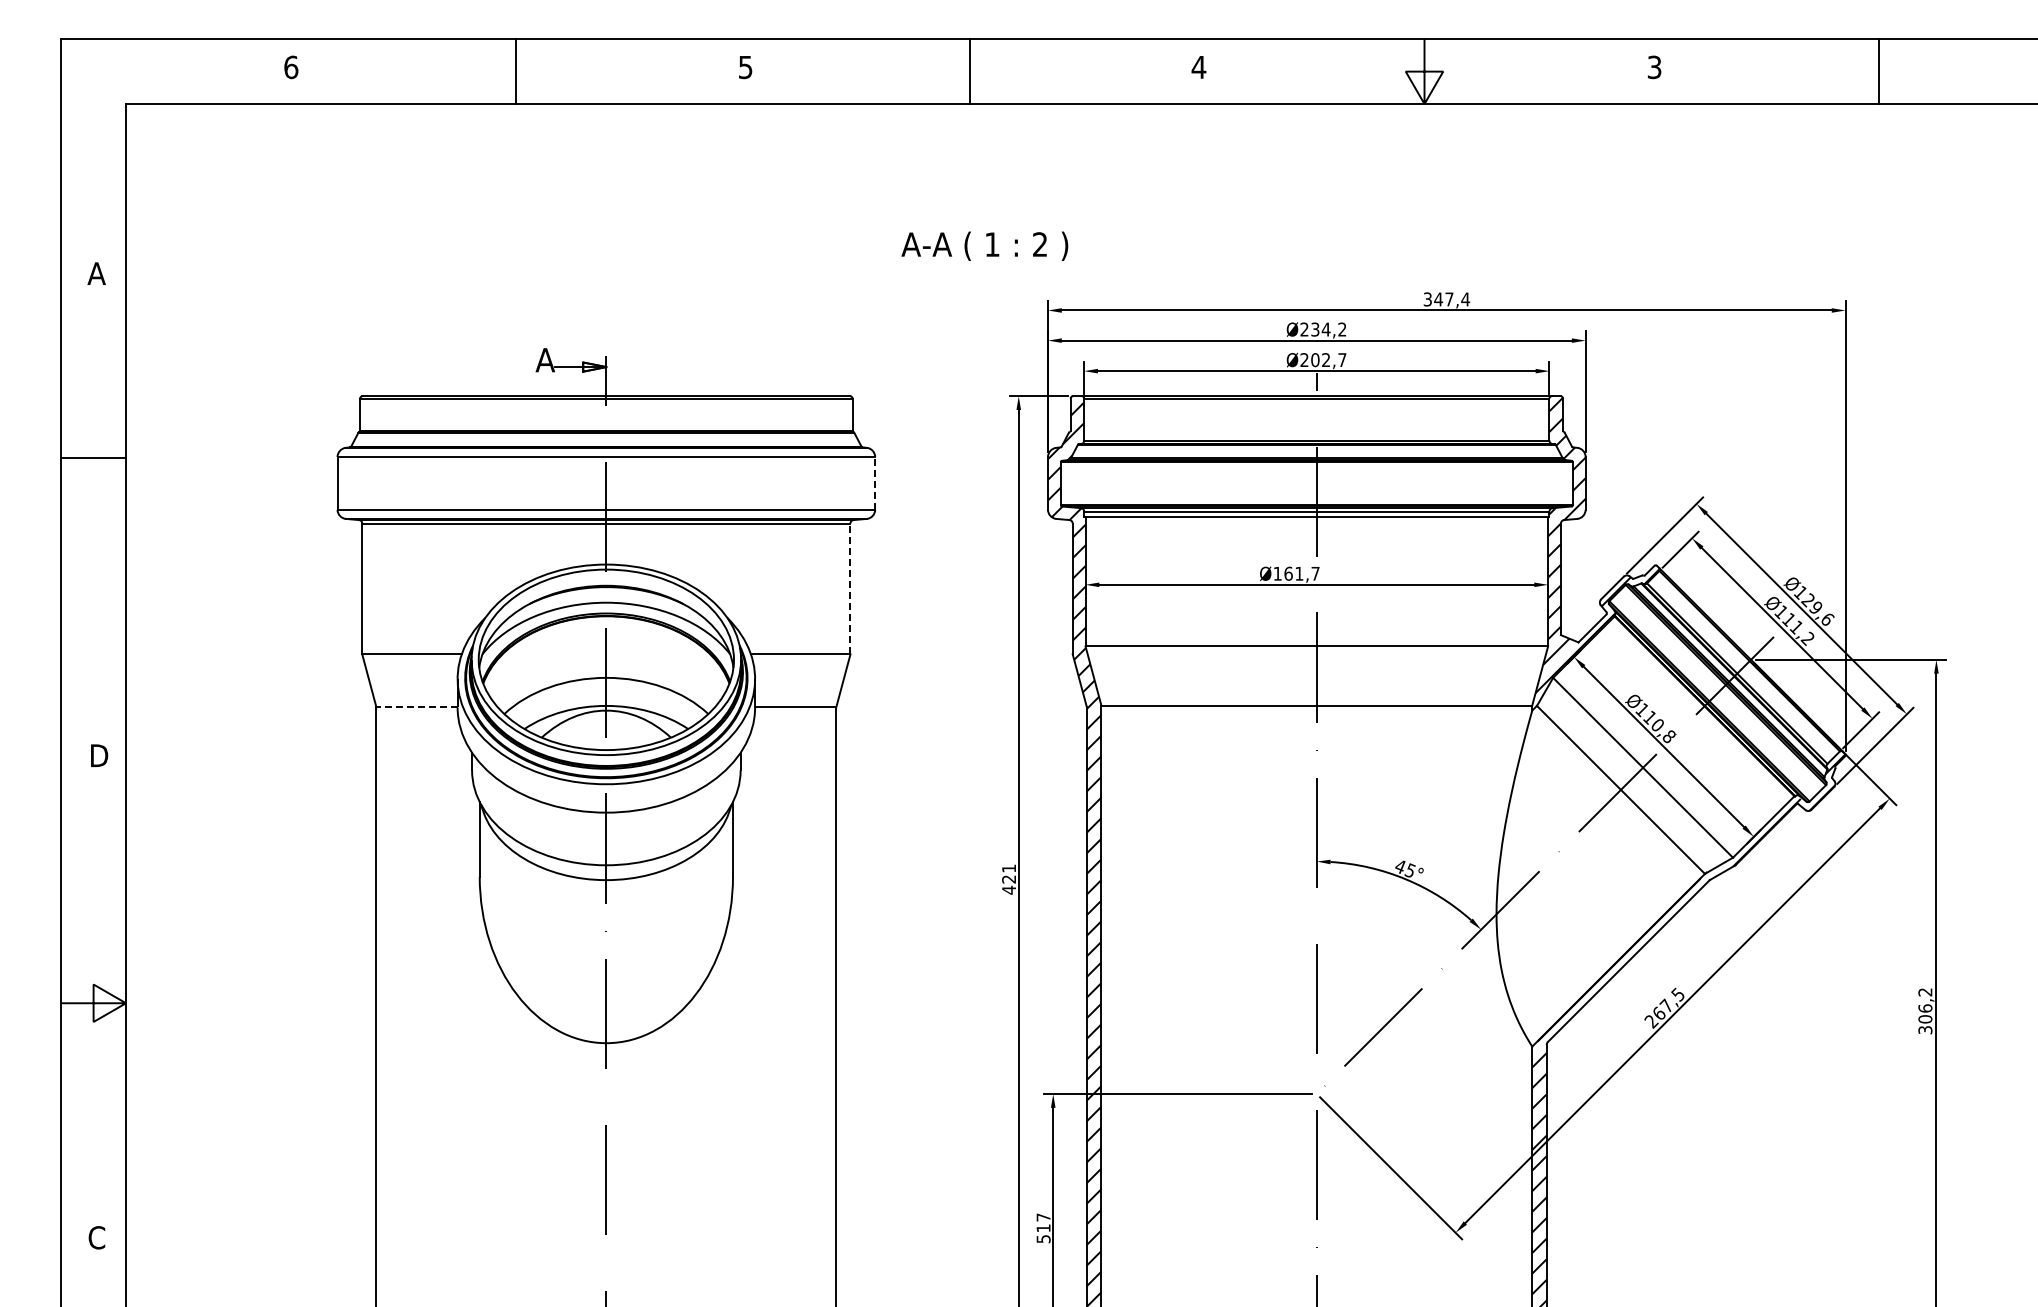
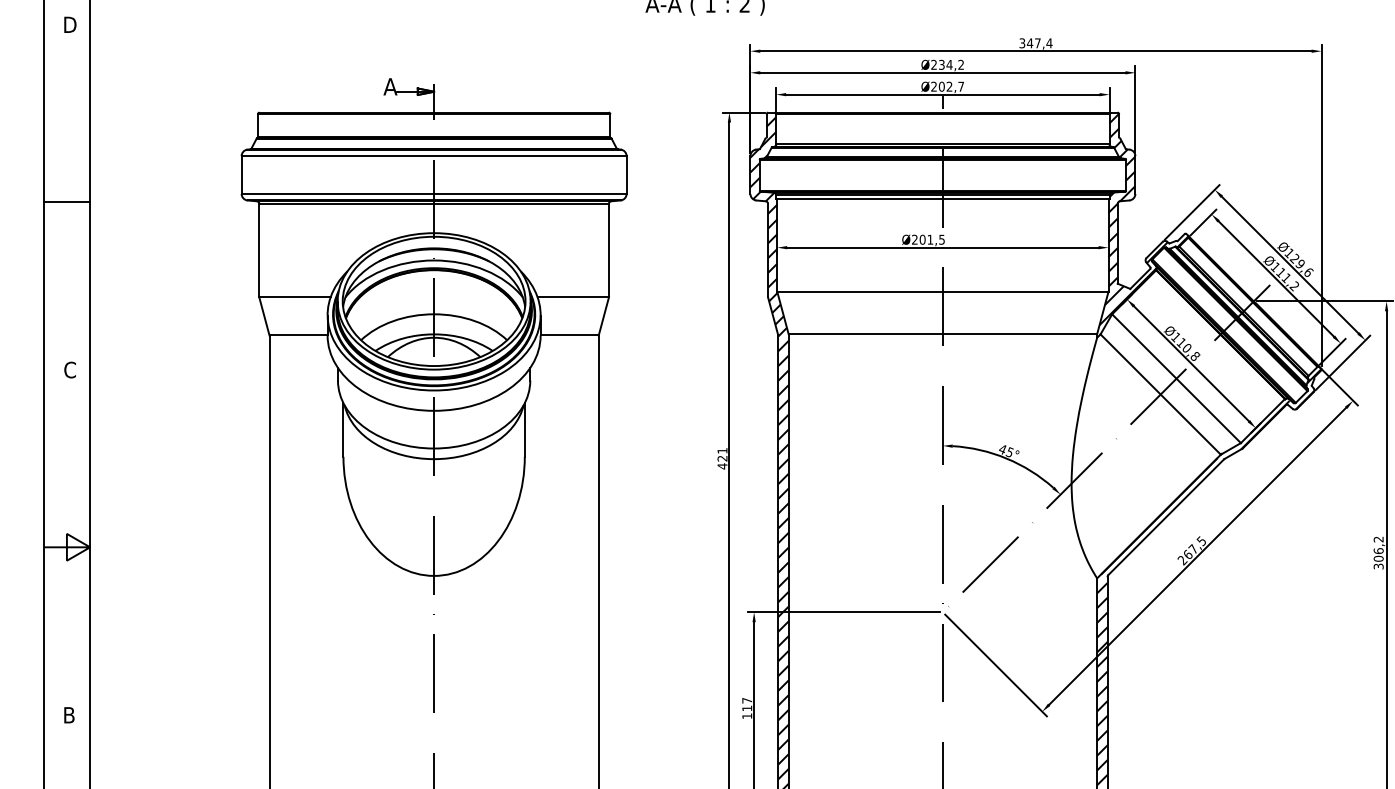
text: (96, 273) -> (69, 24), A -> D
line: (93, 458) -> (66, 202), moved
line: (875, 482) -> (626, 174), dashed -> solid
text: (1296, 573) -> (928, 239), Ø161,7 -> Ø201,5
line: (850, 588) -> (608, 250), dashed -> solid
line: (417, 707) -> (298, 335), dashed -> solid
text: (98, 755) -> (70, 369), D -> C
text: (96, 1237) -> (69, 715), C -> B
text: (1043, 1239) -> (747, 716), 517 -> 117

